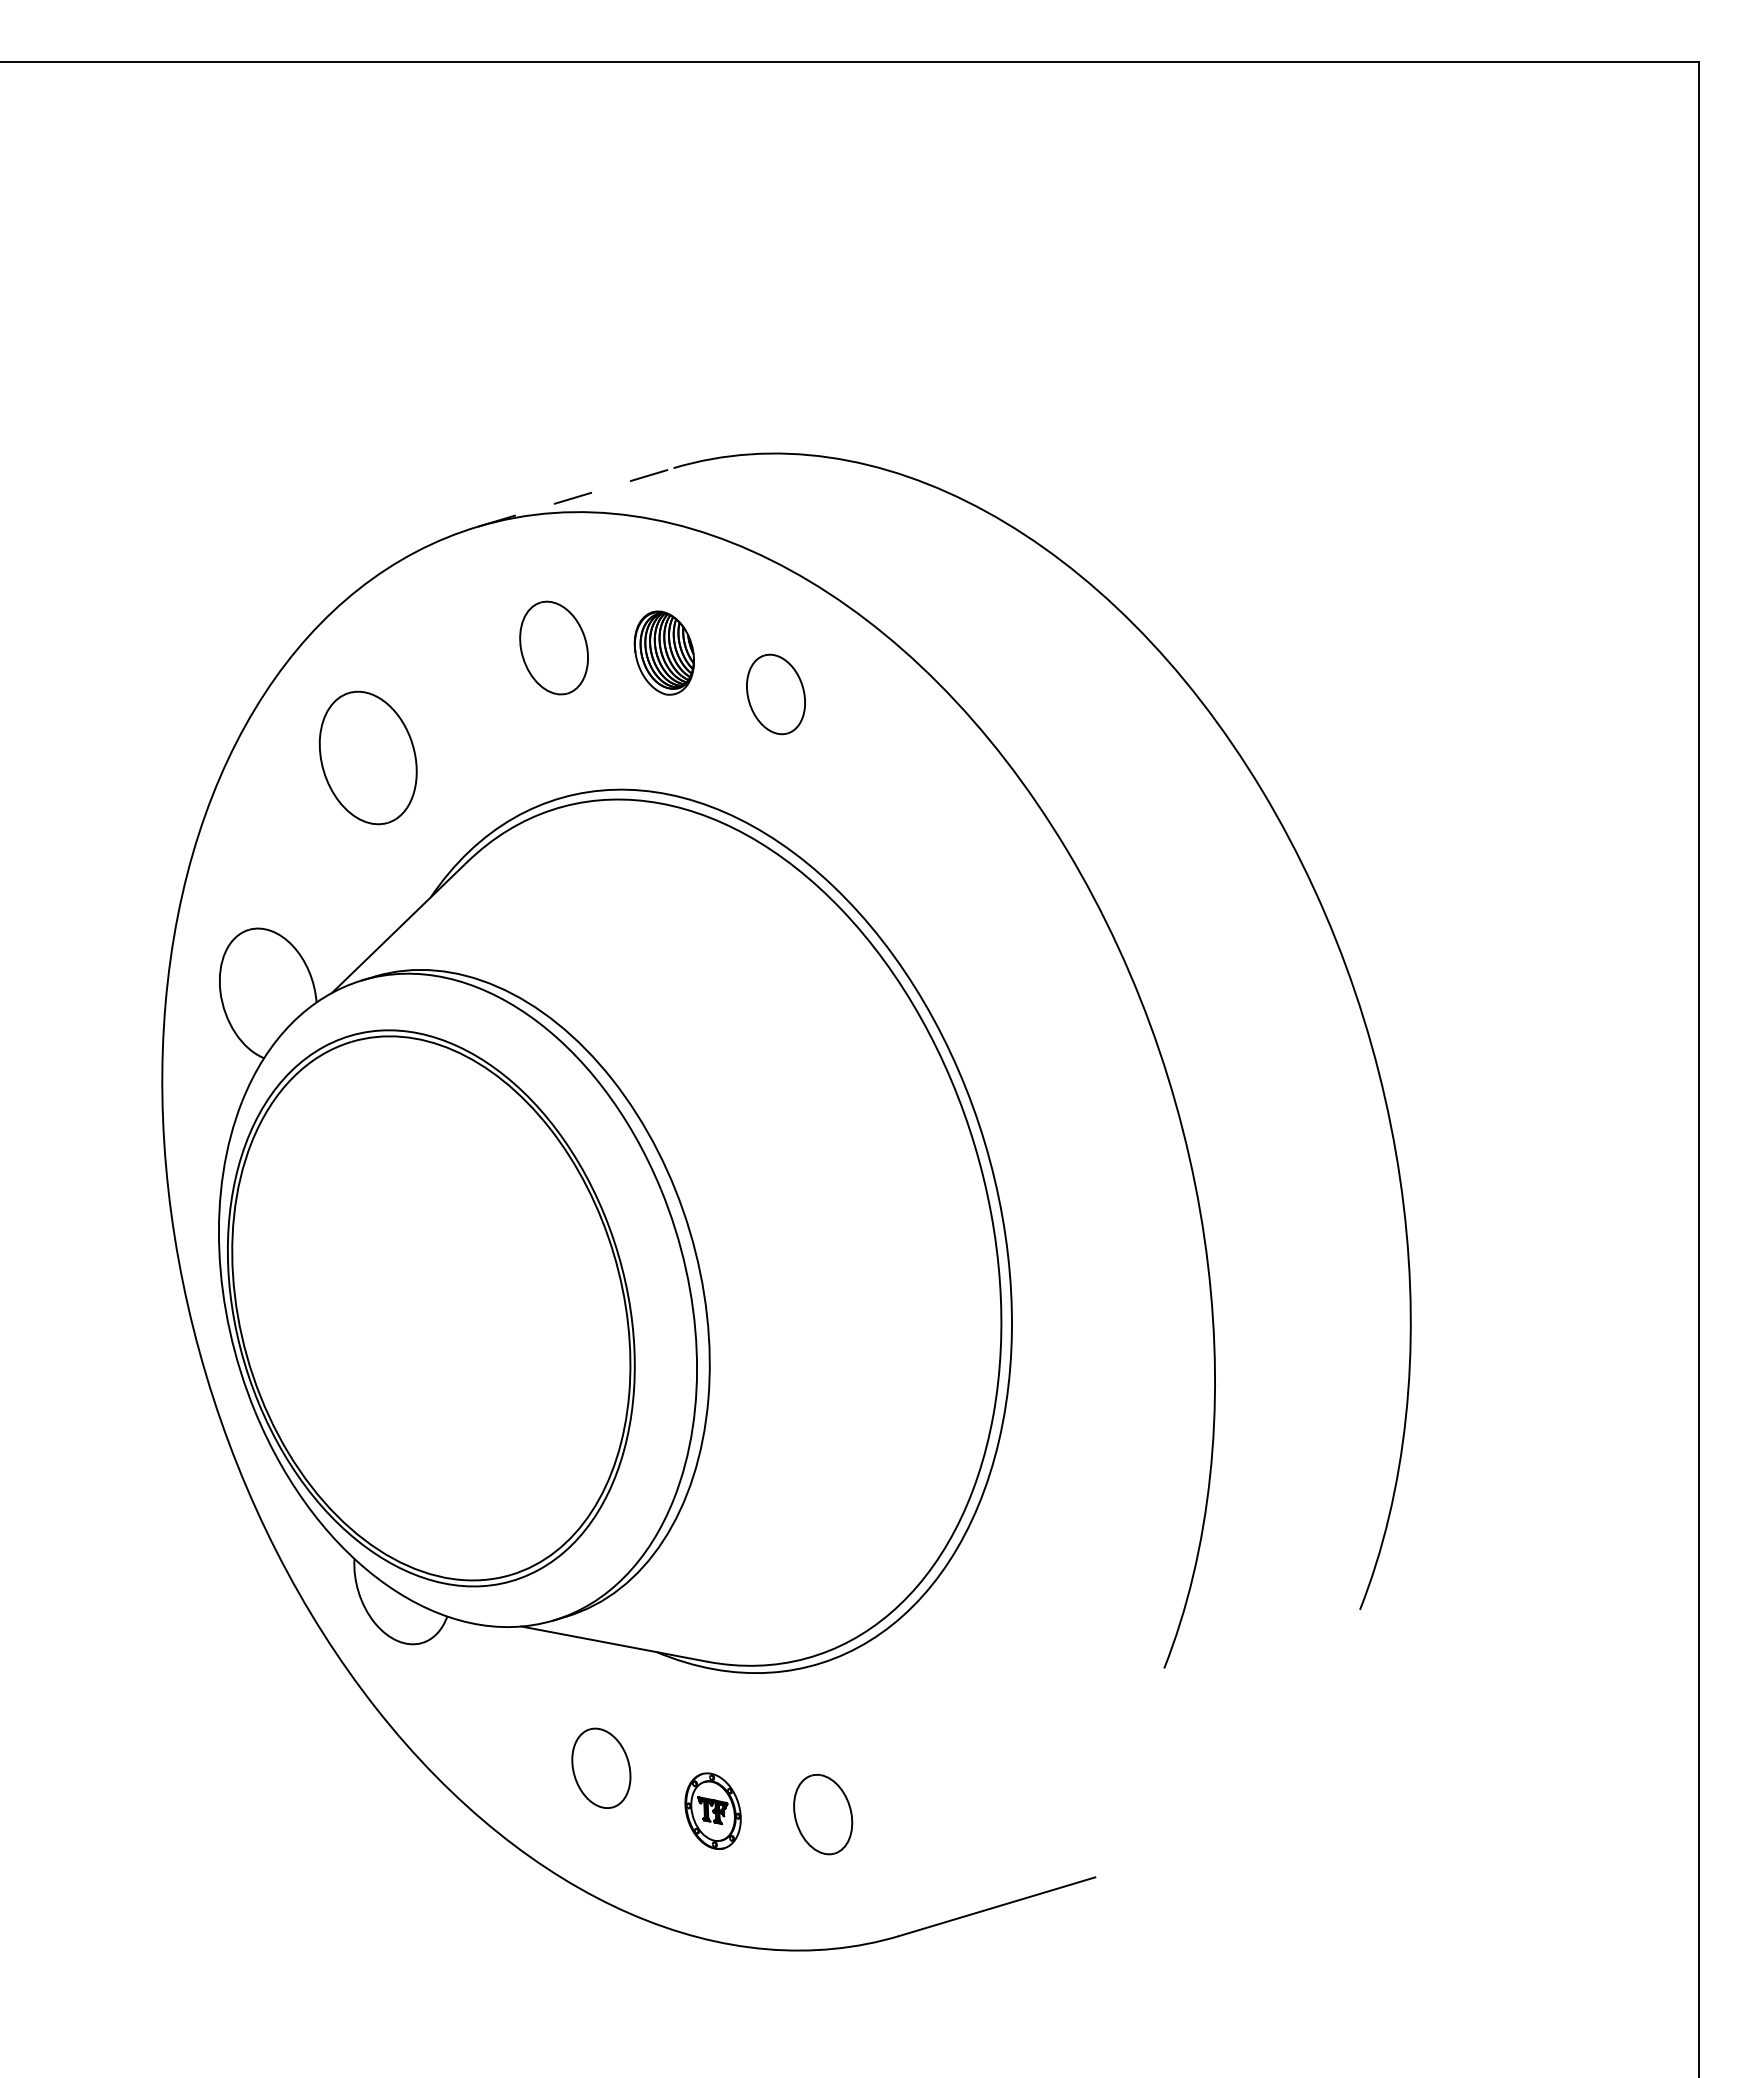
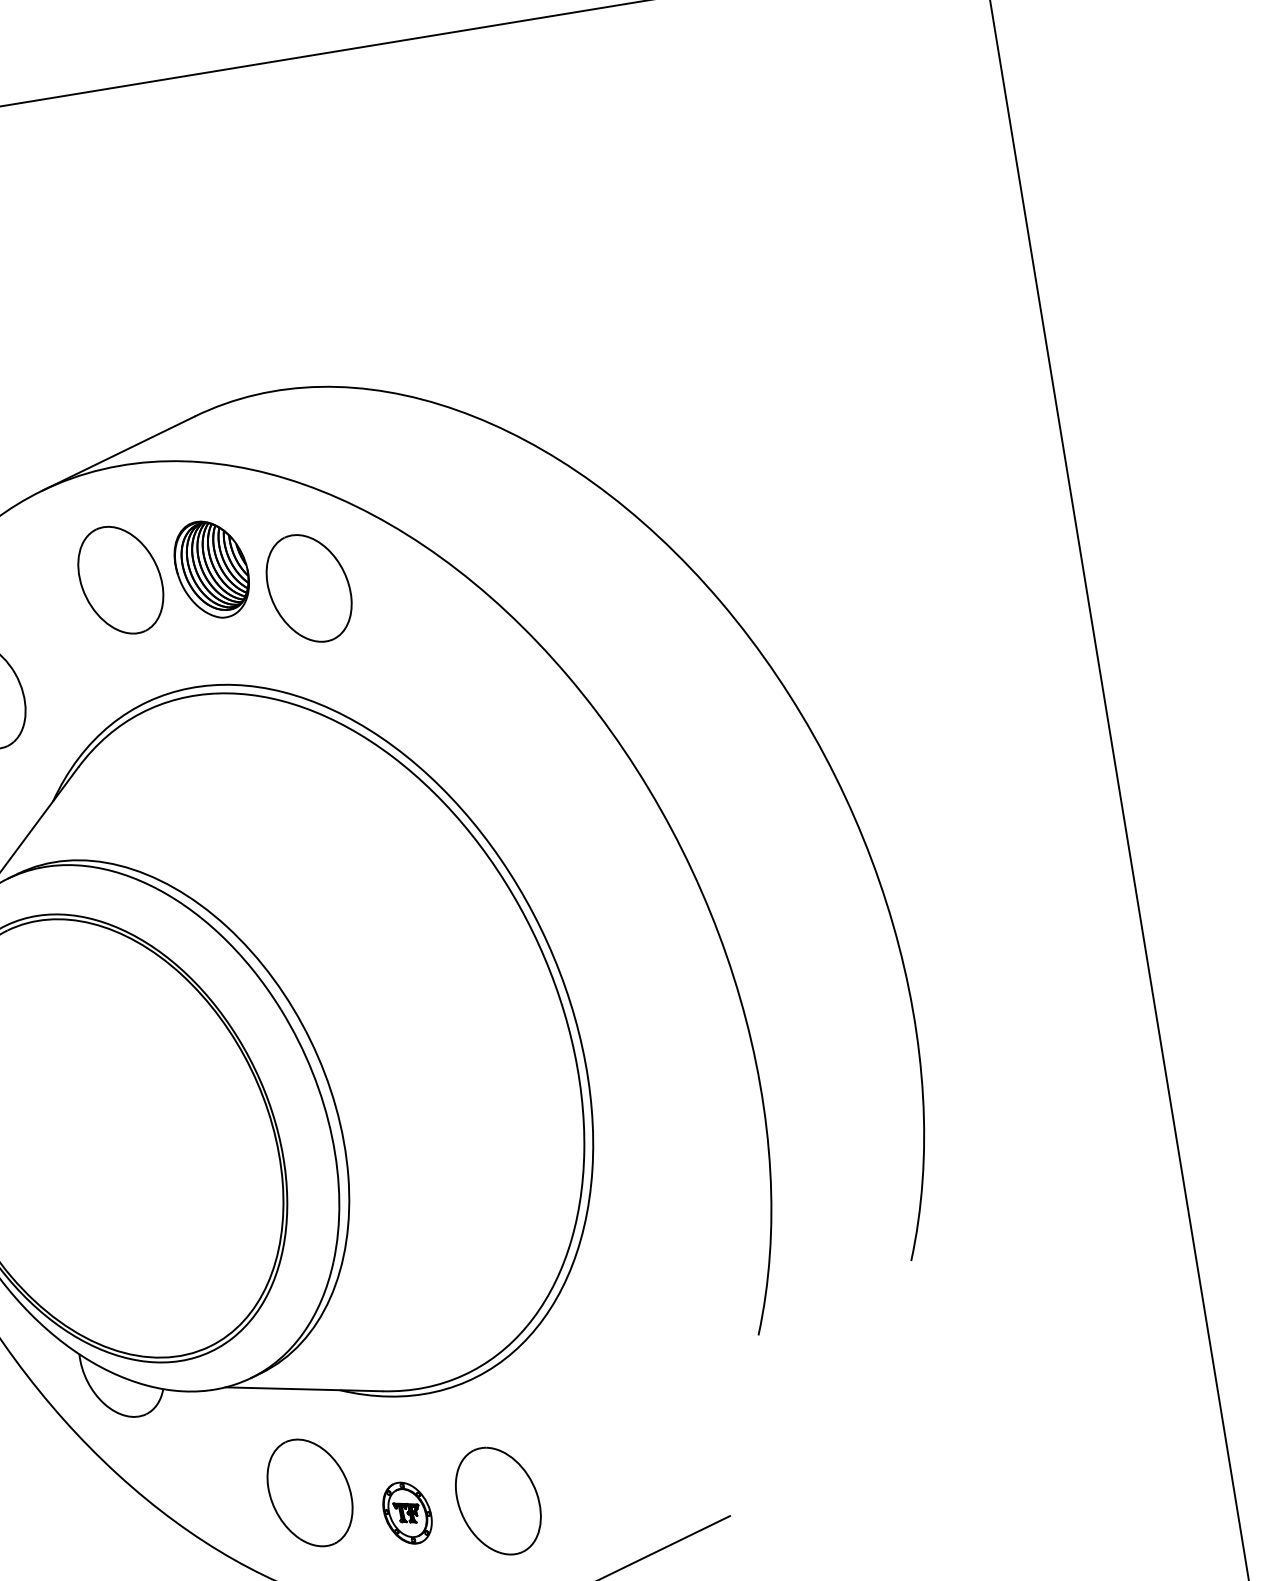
line: (576, 497) -> (118, 453), dashed -> solid
part: (553, 647) -> (120, 579), size x1.43
part: (664, 652) -> (211, 568), size x1.43
part: (775, 694) -> (308, 588), size x1.67
part: (601, 1768) -> (310, 1493), size x1.67
part: (822, 1814) -> (497, 1501), size x1.67

